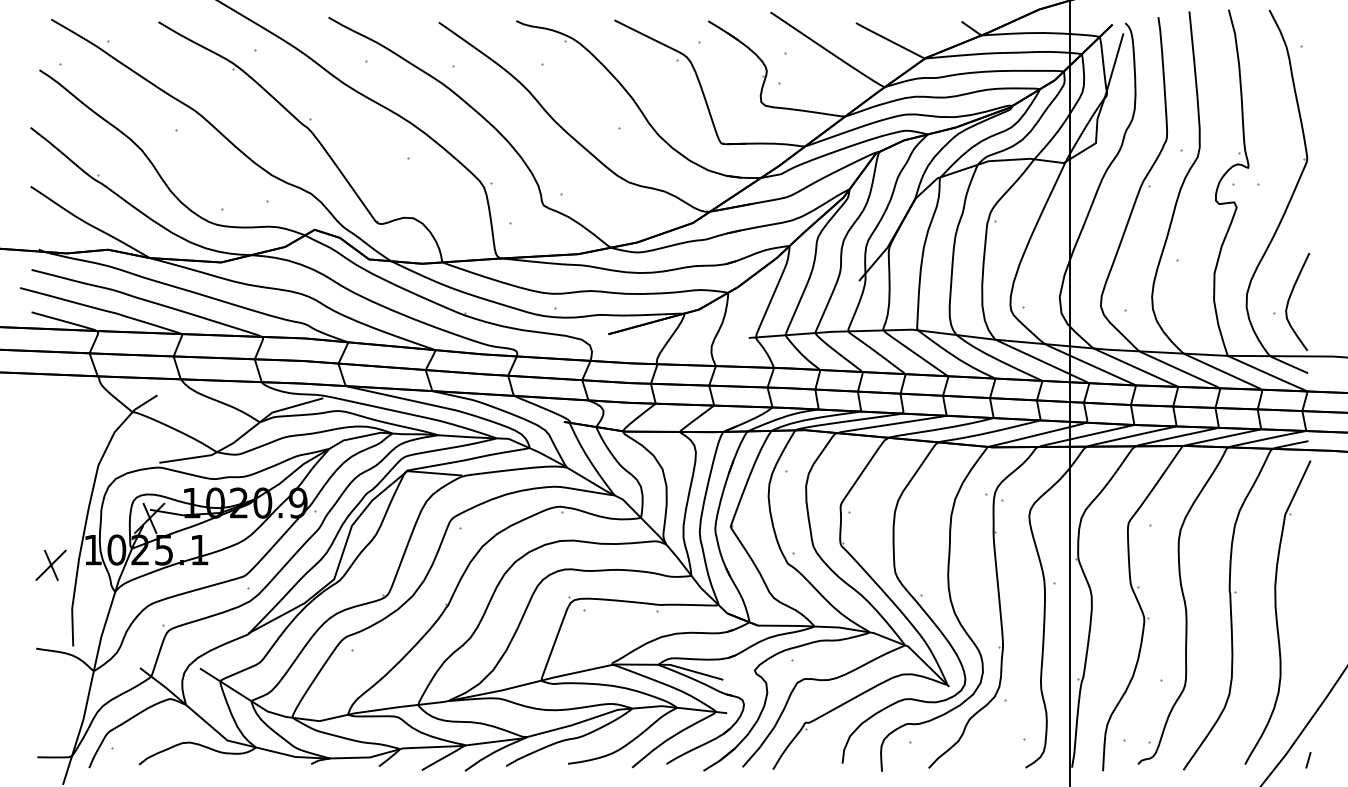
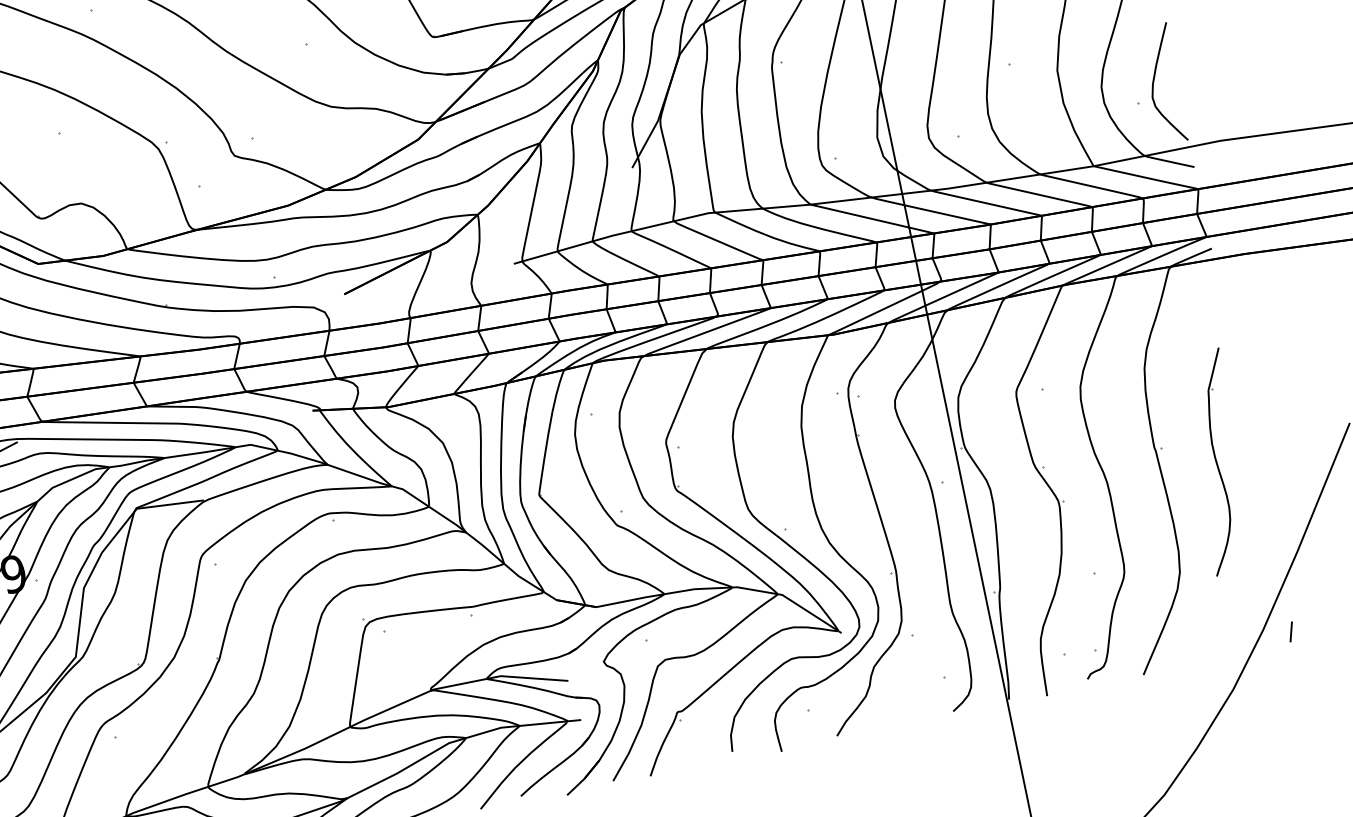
part: (1277, 612) -> (1217, 462), size x0.6

